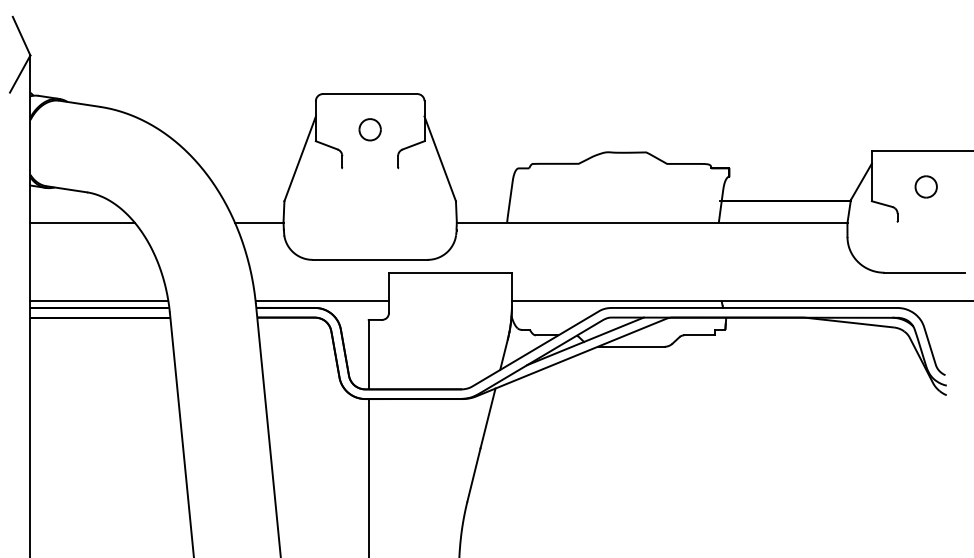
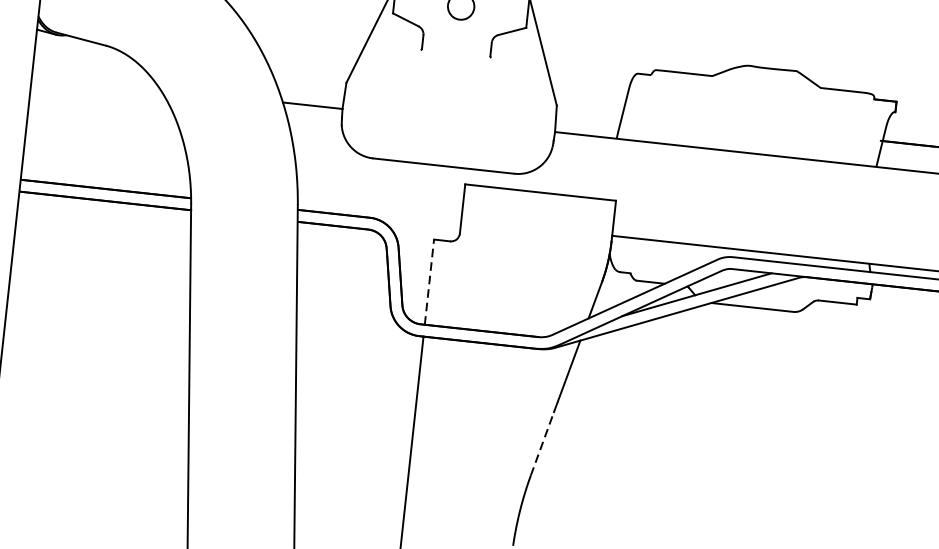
line: (82, 222) -> (95, 81), removed
line: (99, 301) -> (106, 181), removed
line: (322, 301) -> (379, 210), removed
line: (368, 354) -> (429, 281), solid -> dashed
line: (474, 474) -> (543, 443), solid -> dashed

